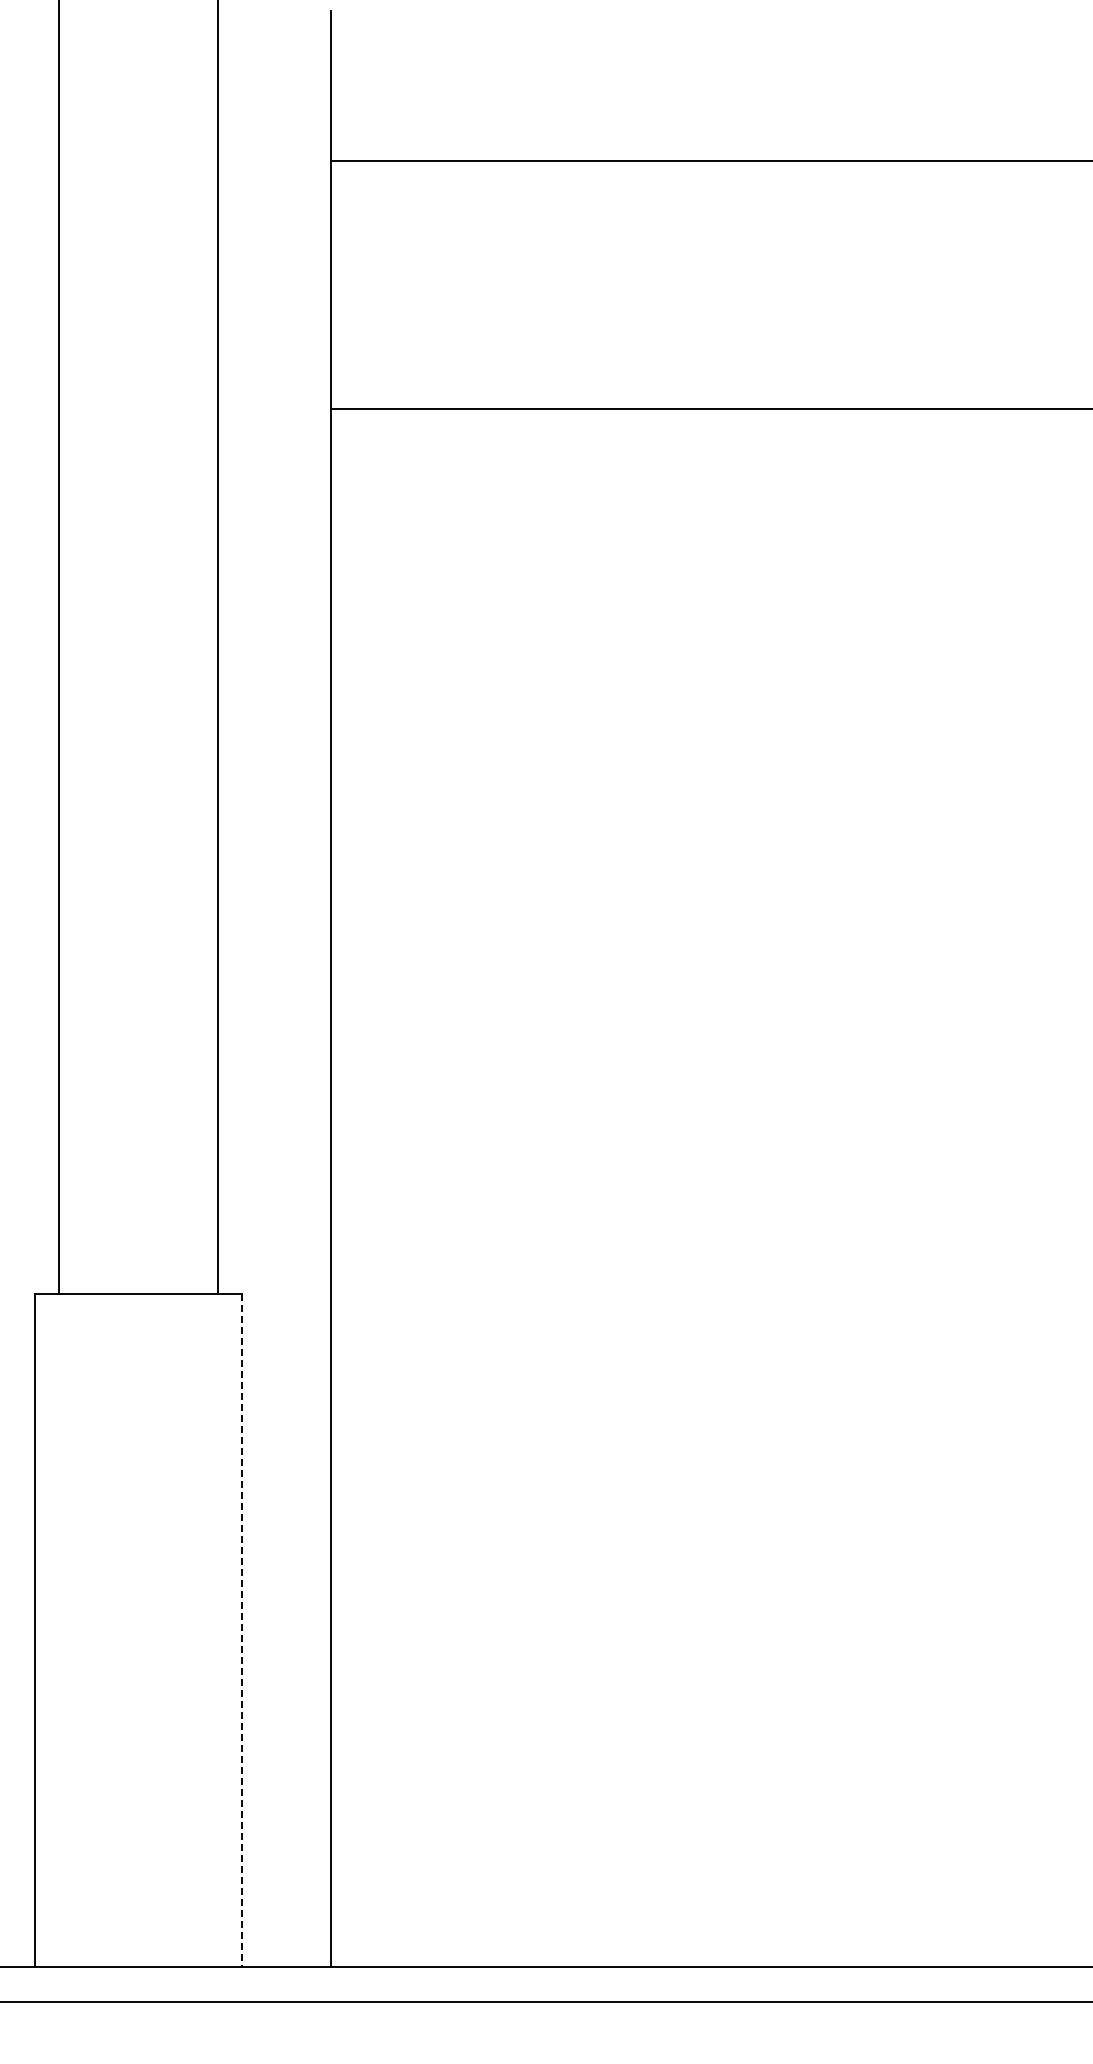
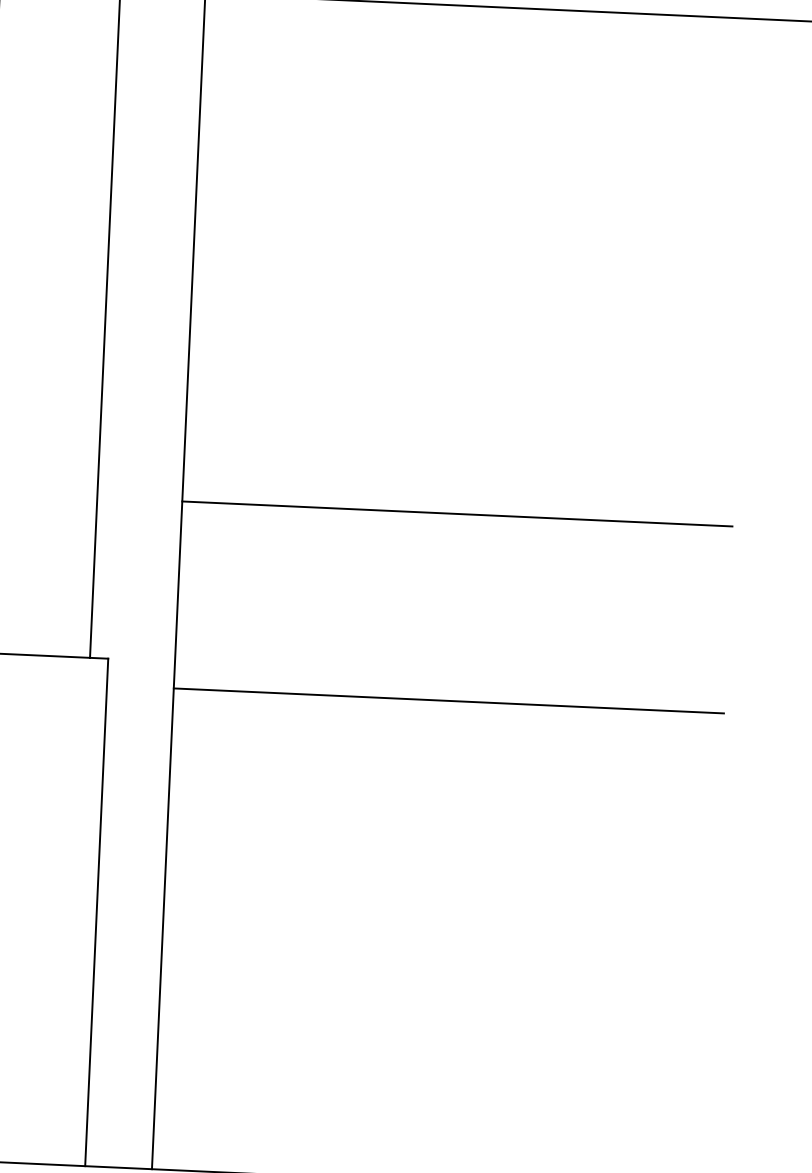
line: (695, 1081) -> (457, 513), added
line: (695, 1329) -> (448, 700), added
line: (242, 1630) -> (96, 912), dashed -> solid

